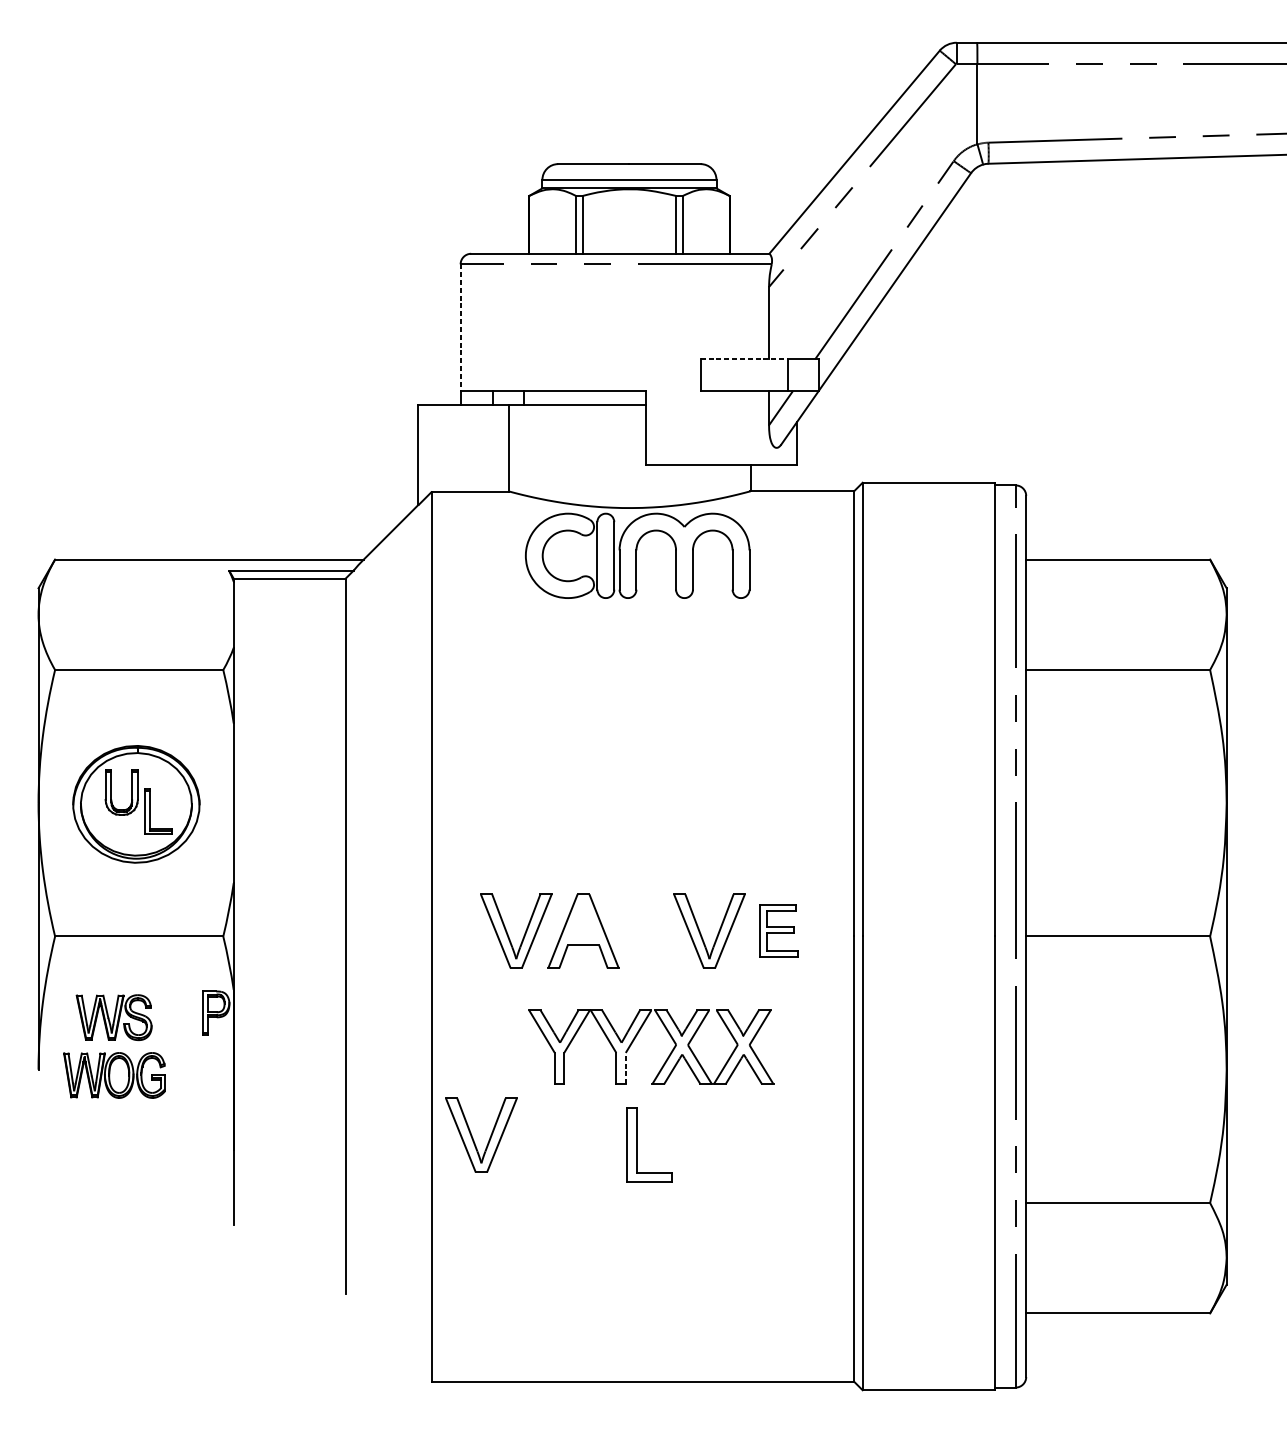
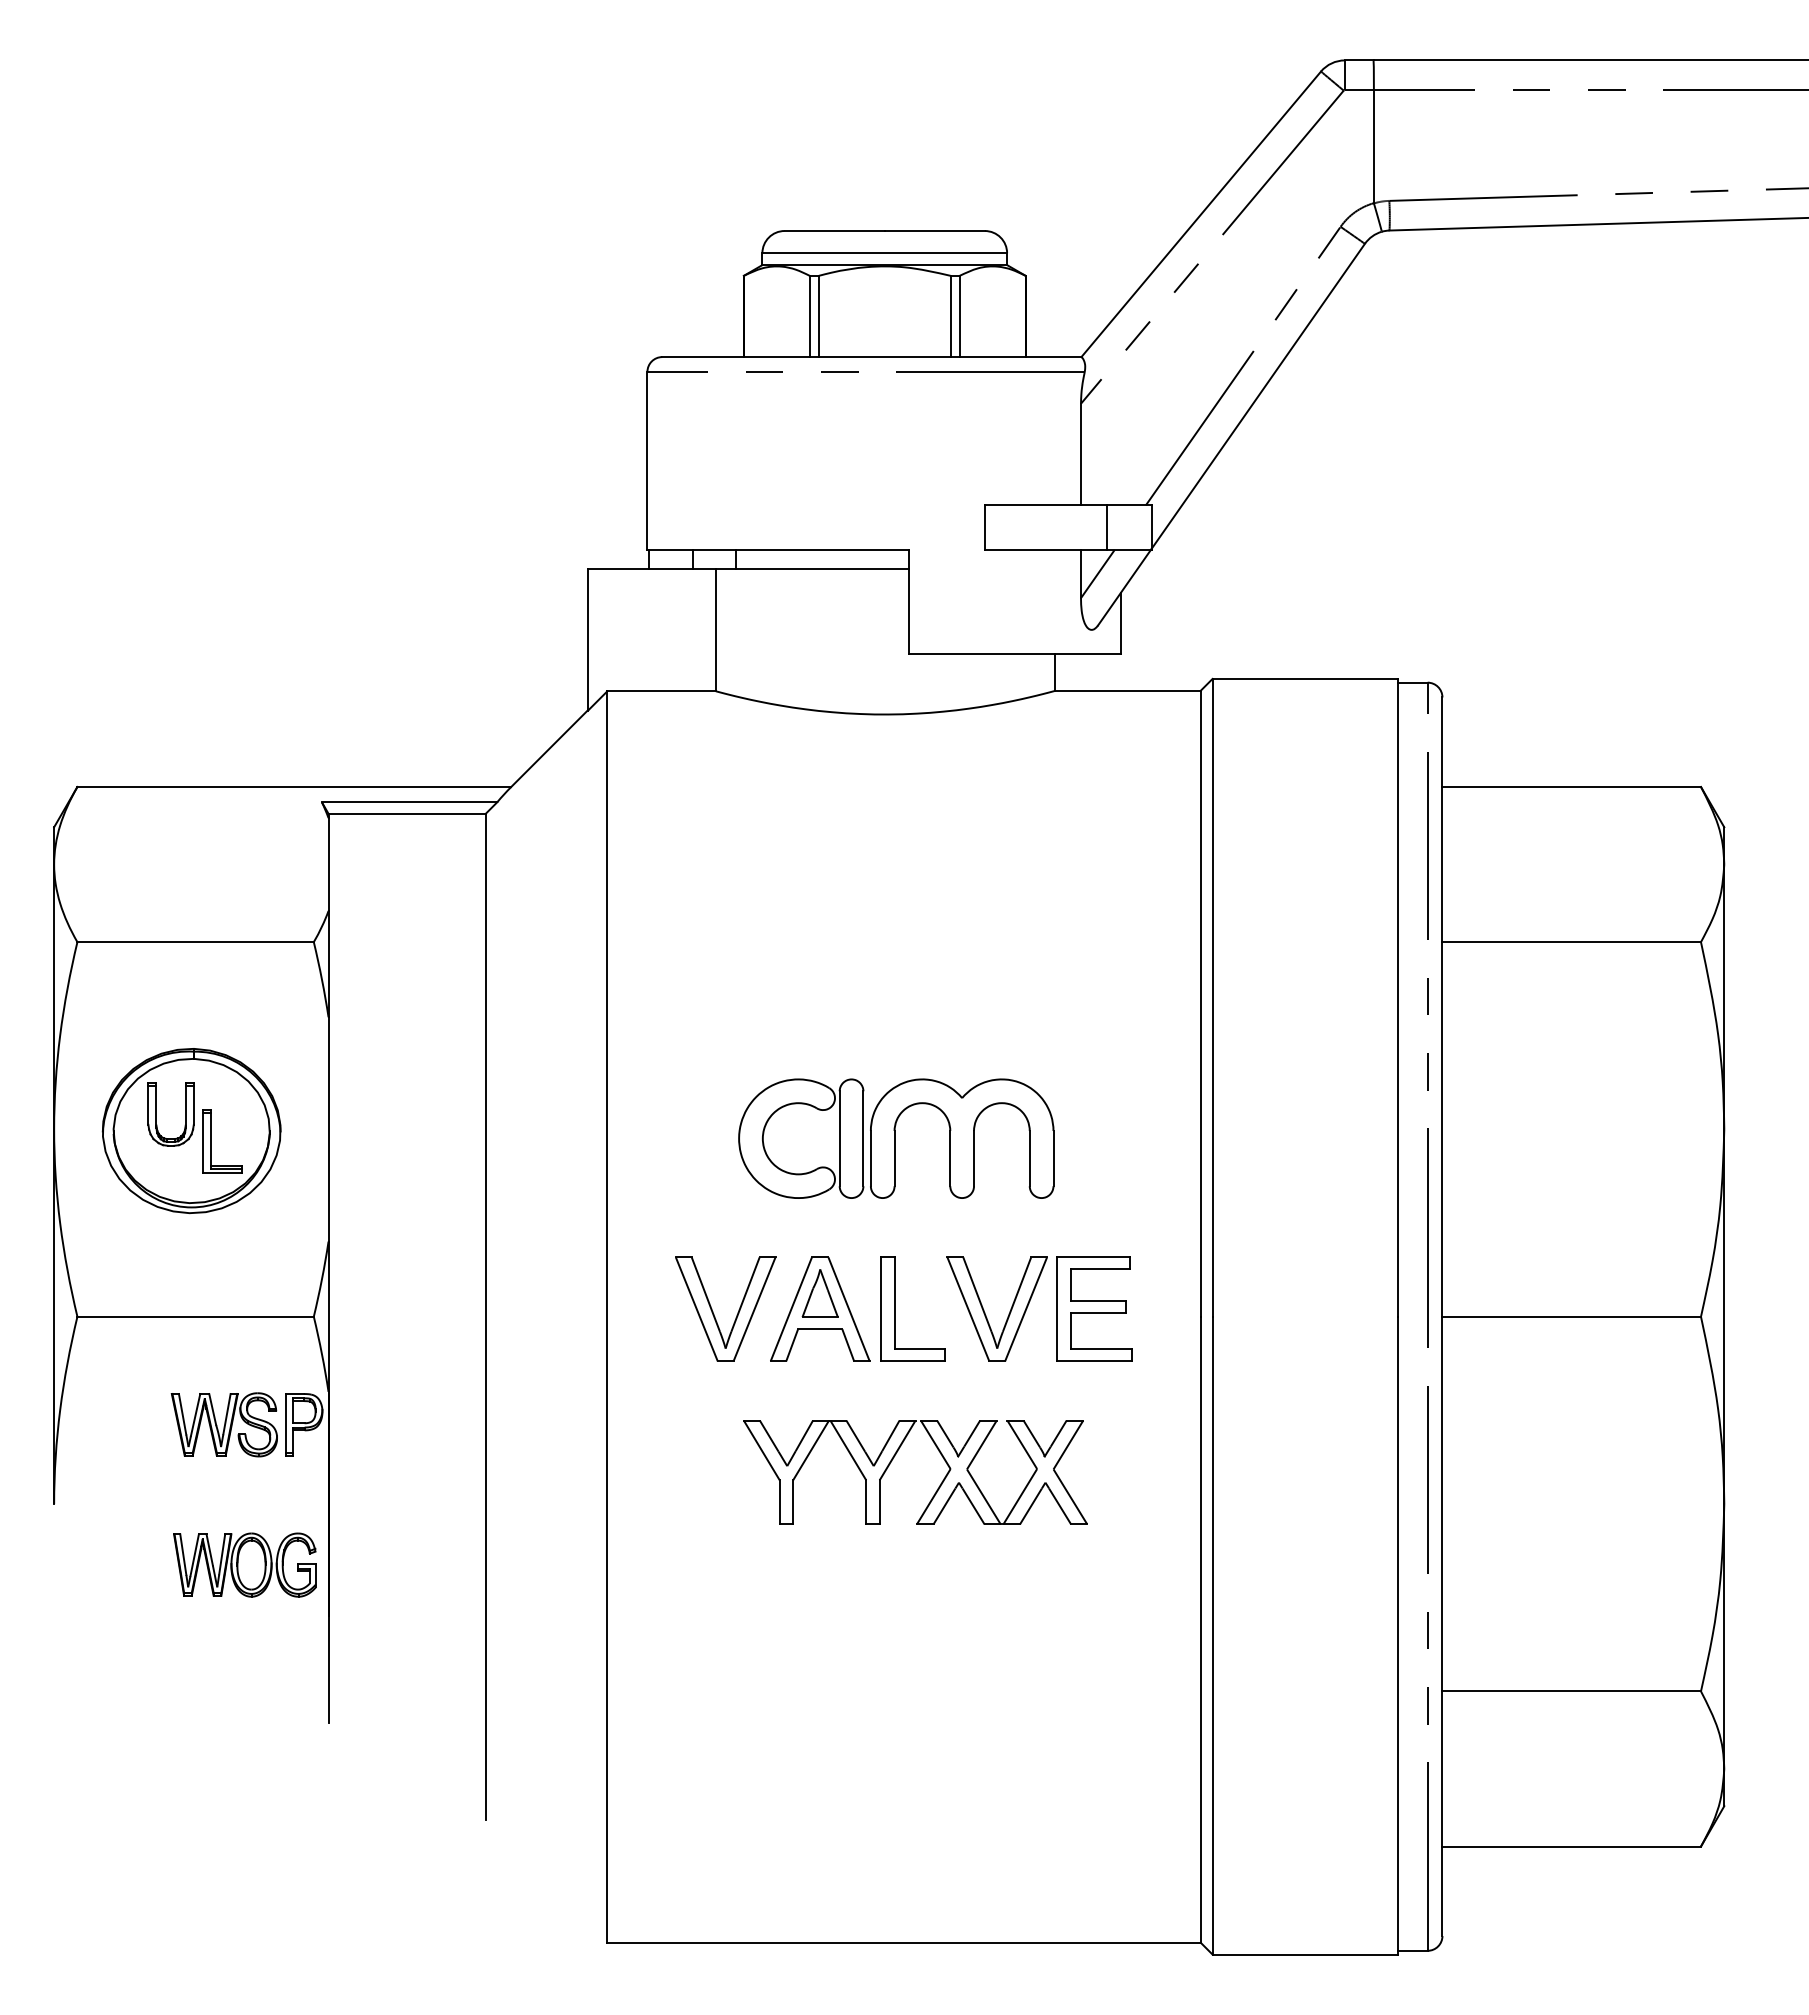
line: (460, 327) -> (647, 460), dashed -> solid
line: (744, 359) -> (1046, 505), dashed -> solid
part: (637, 555) -> (896, 1138), moved
part: (583, 919) -> (819, 1293), added
part: (778, 930) -> (1094, 1308), size x1.43
part: (113, 1017) -> (223, 1424), moved
line: (625, 1068) -> (879, 1502), dashed -> solid
part: (114, 1075) -> (244, 1564), moved
part: (472, 1136) -> (664, 1598), removed
part: (637, 1144) -> (895, 1308), moved

